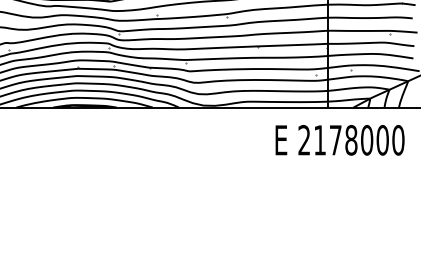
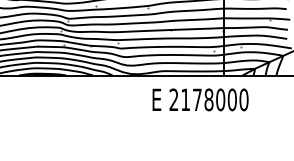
text: (339, 140) -> (200, 100), moved

